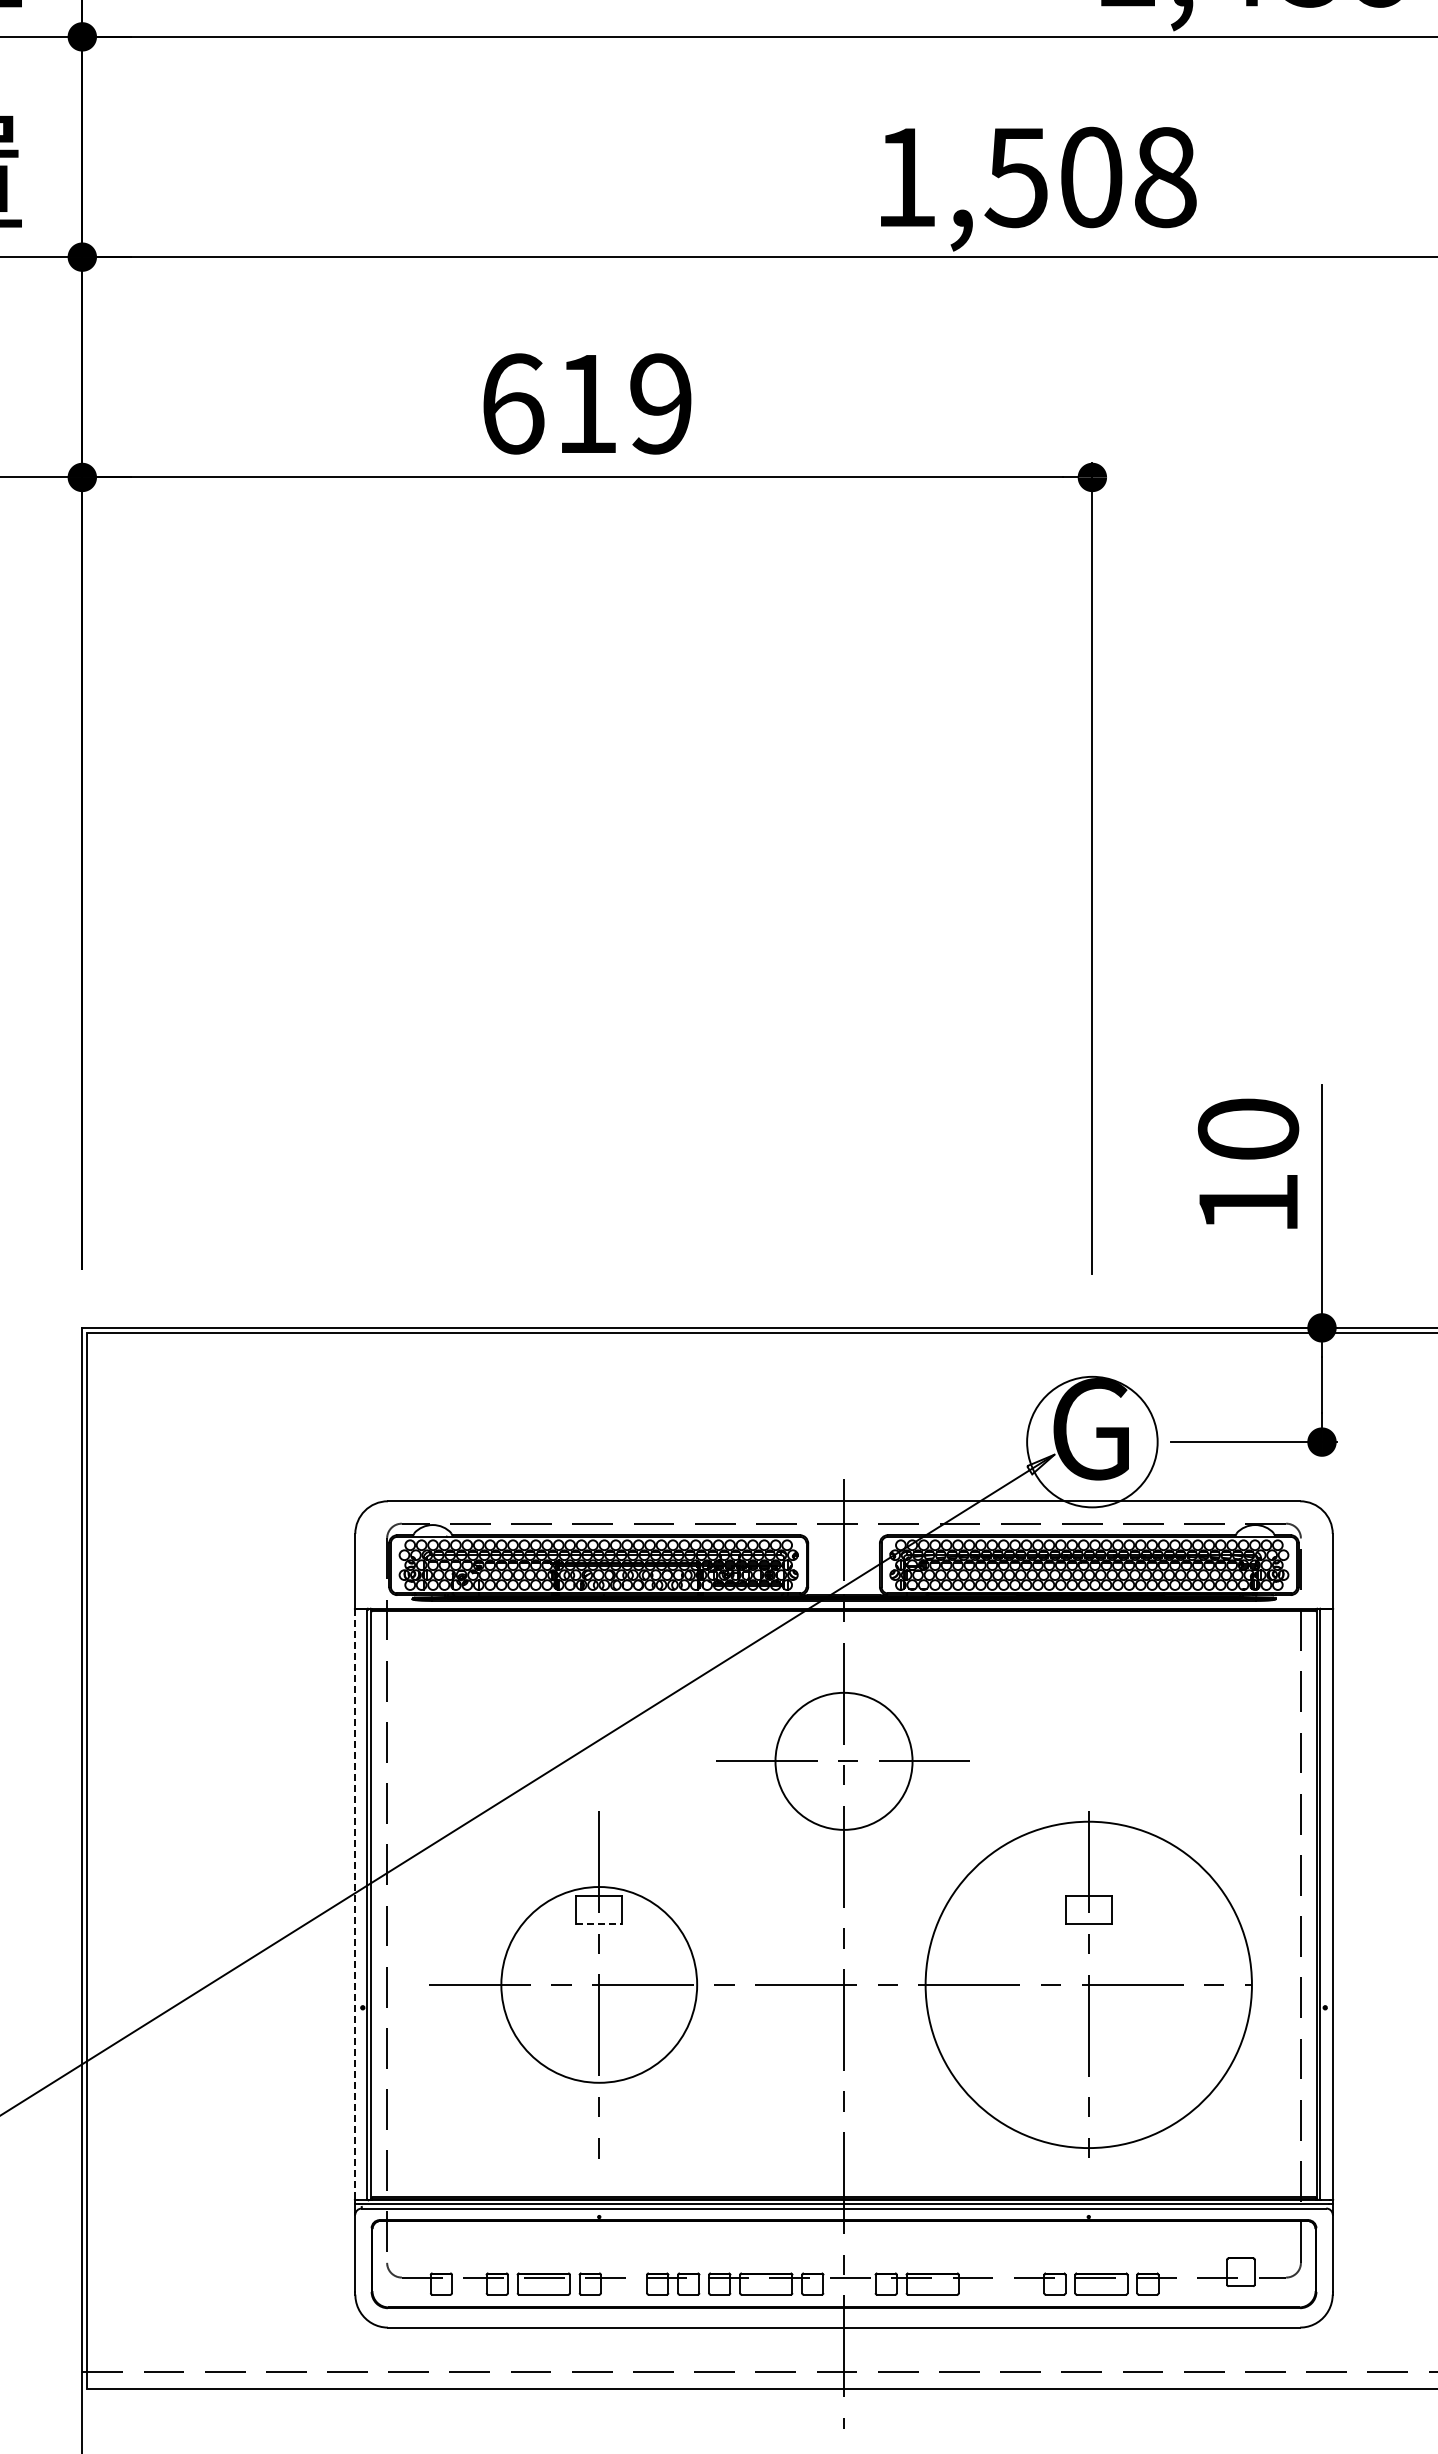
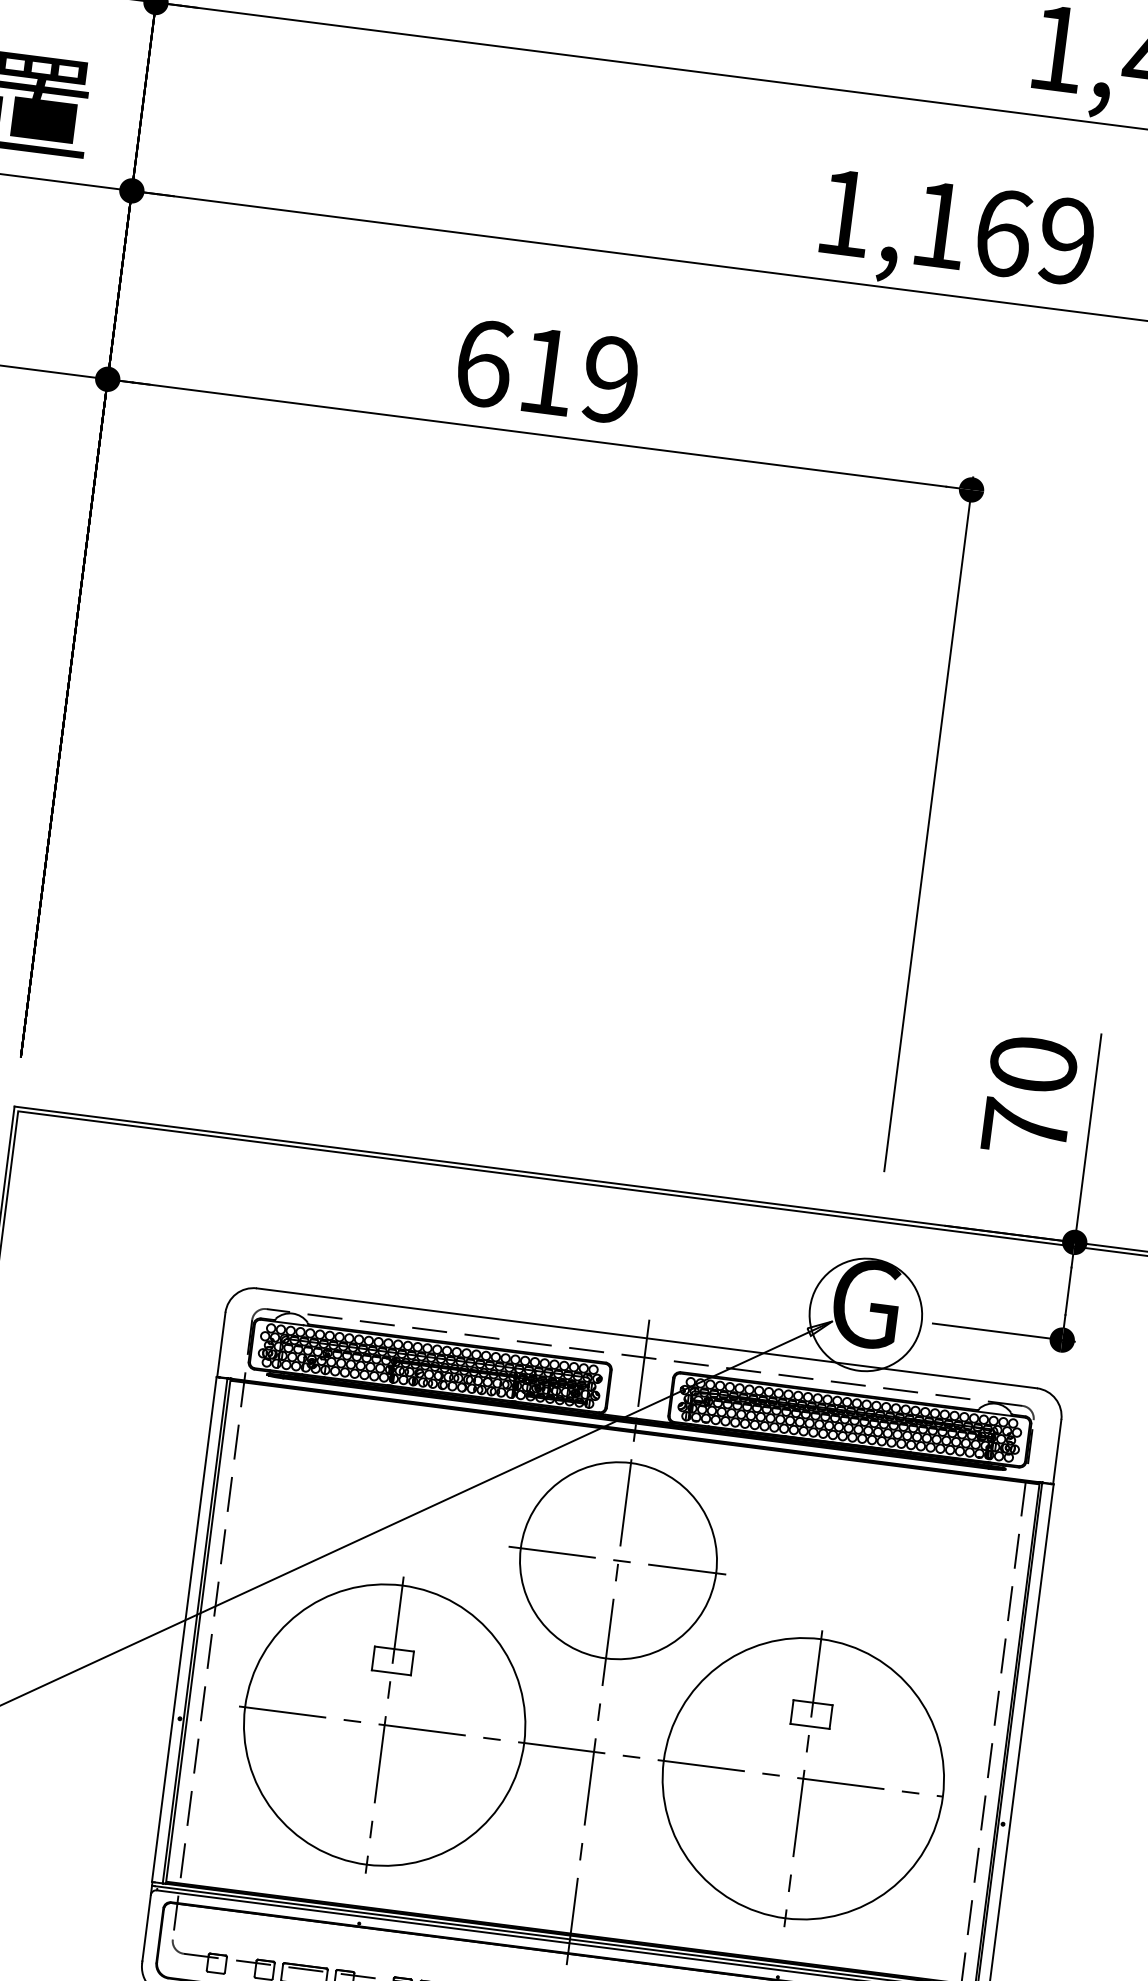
text: (1090, 177) -> (1002, 233), 1,508 -> 1,169
text: (1248, 1202) -> (1025, 1127), 10 -> 70
circle: (843, 1761) -> (618, 1560), size x1.67
line: (354, 1904) -> (184, 1629), dashed -> solid
line: (599, 1923) -> (391, 1672), dashed -> solid
circle: (599, 1984) -> (384, 1724), size x1.67

